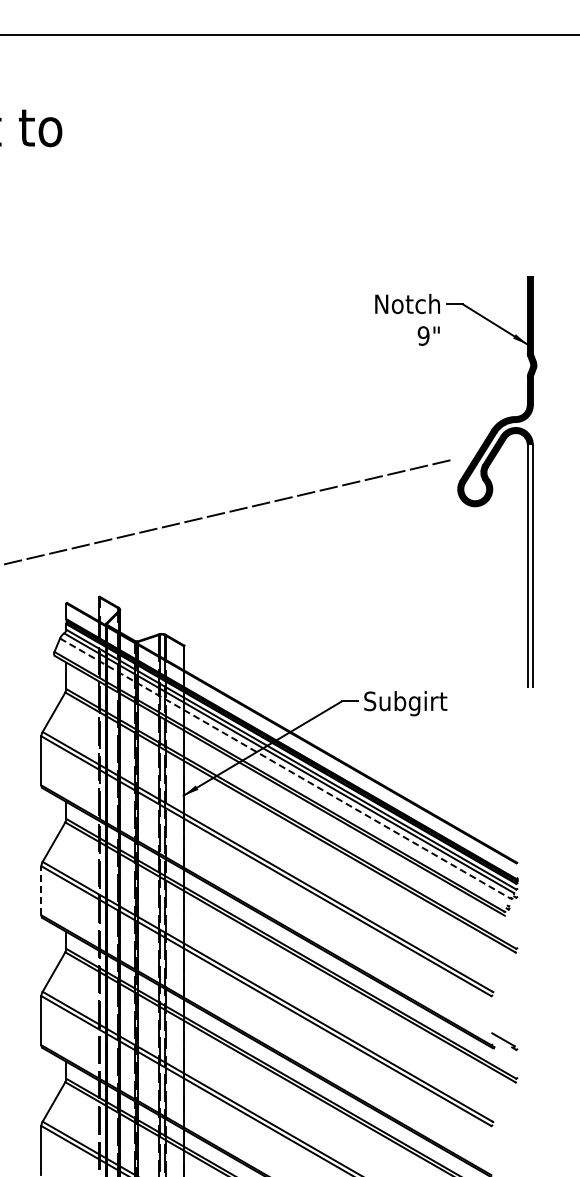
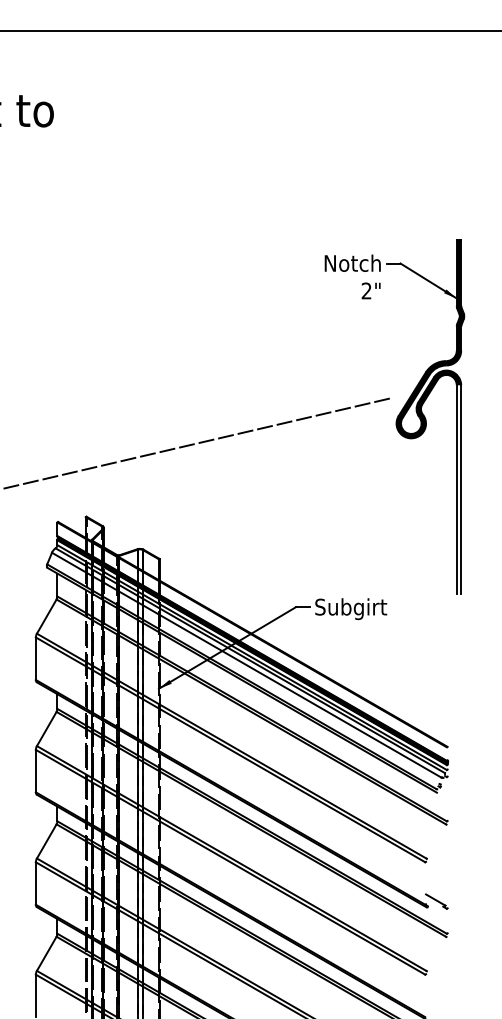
text: (423, 335) -> (366, 290), 9" -> 2"
line: (285, 768) -> (247, 665), dashed -> solid
line: (41, 890) -> (35, 770), dashed -> solid

